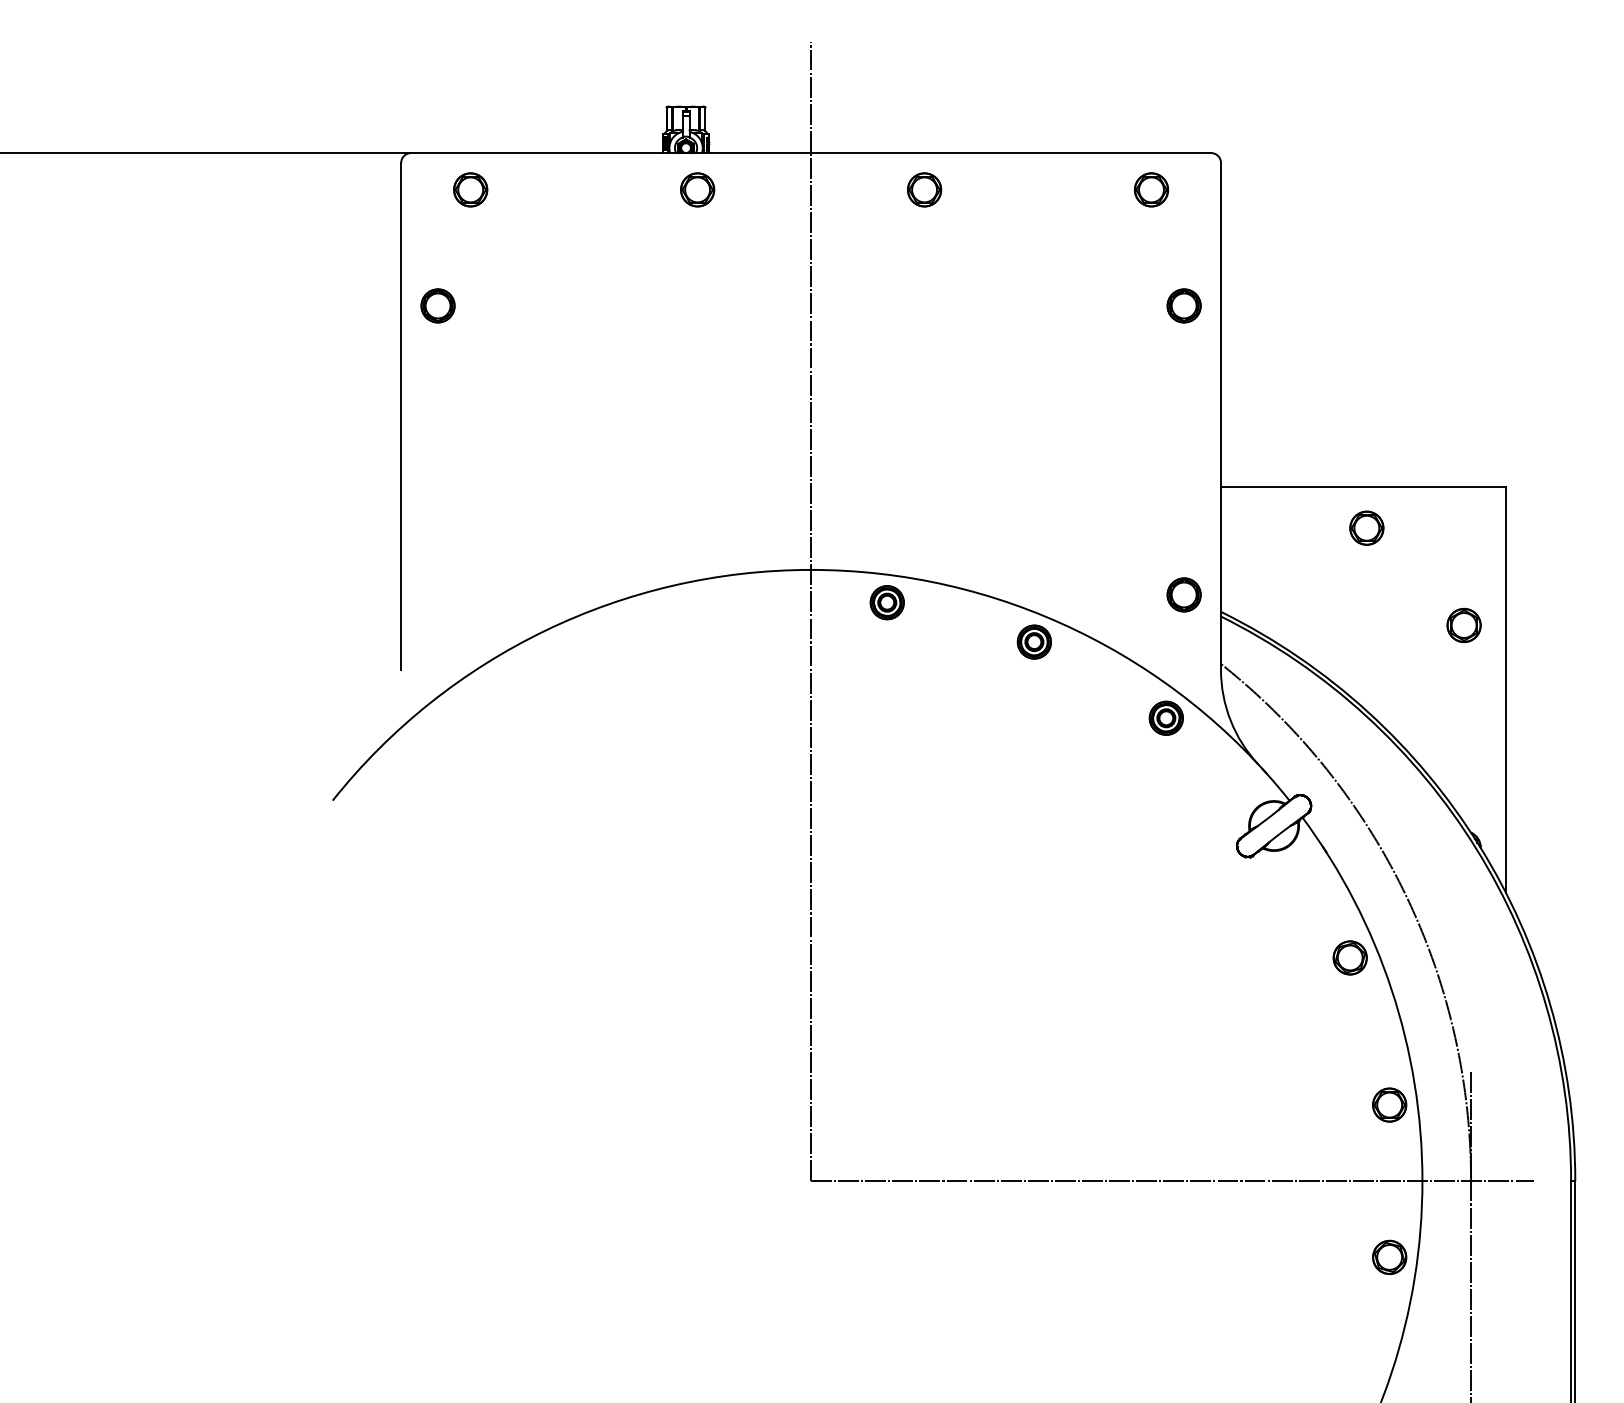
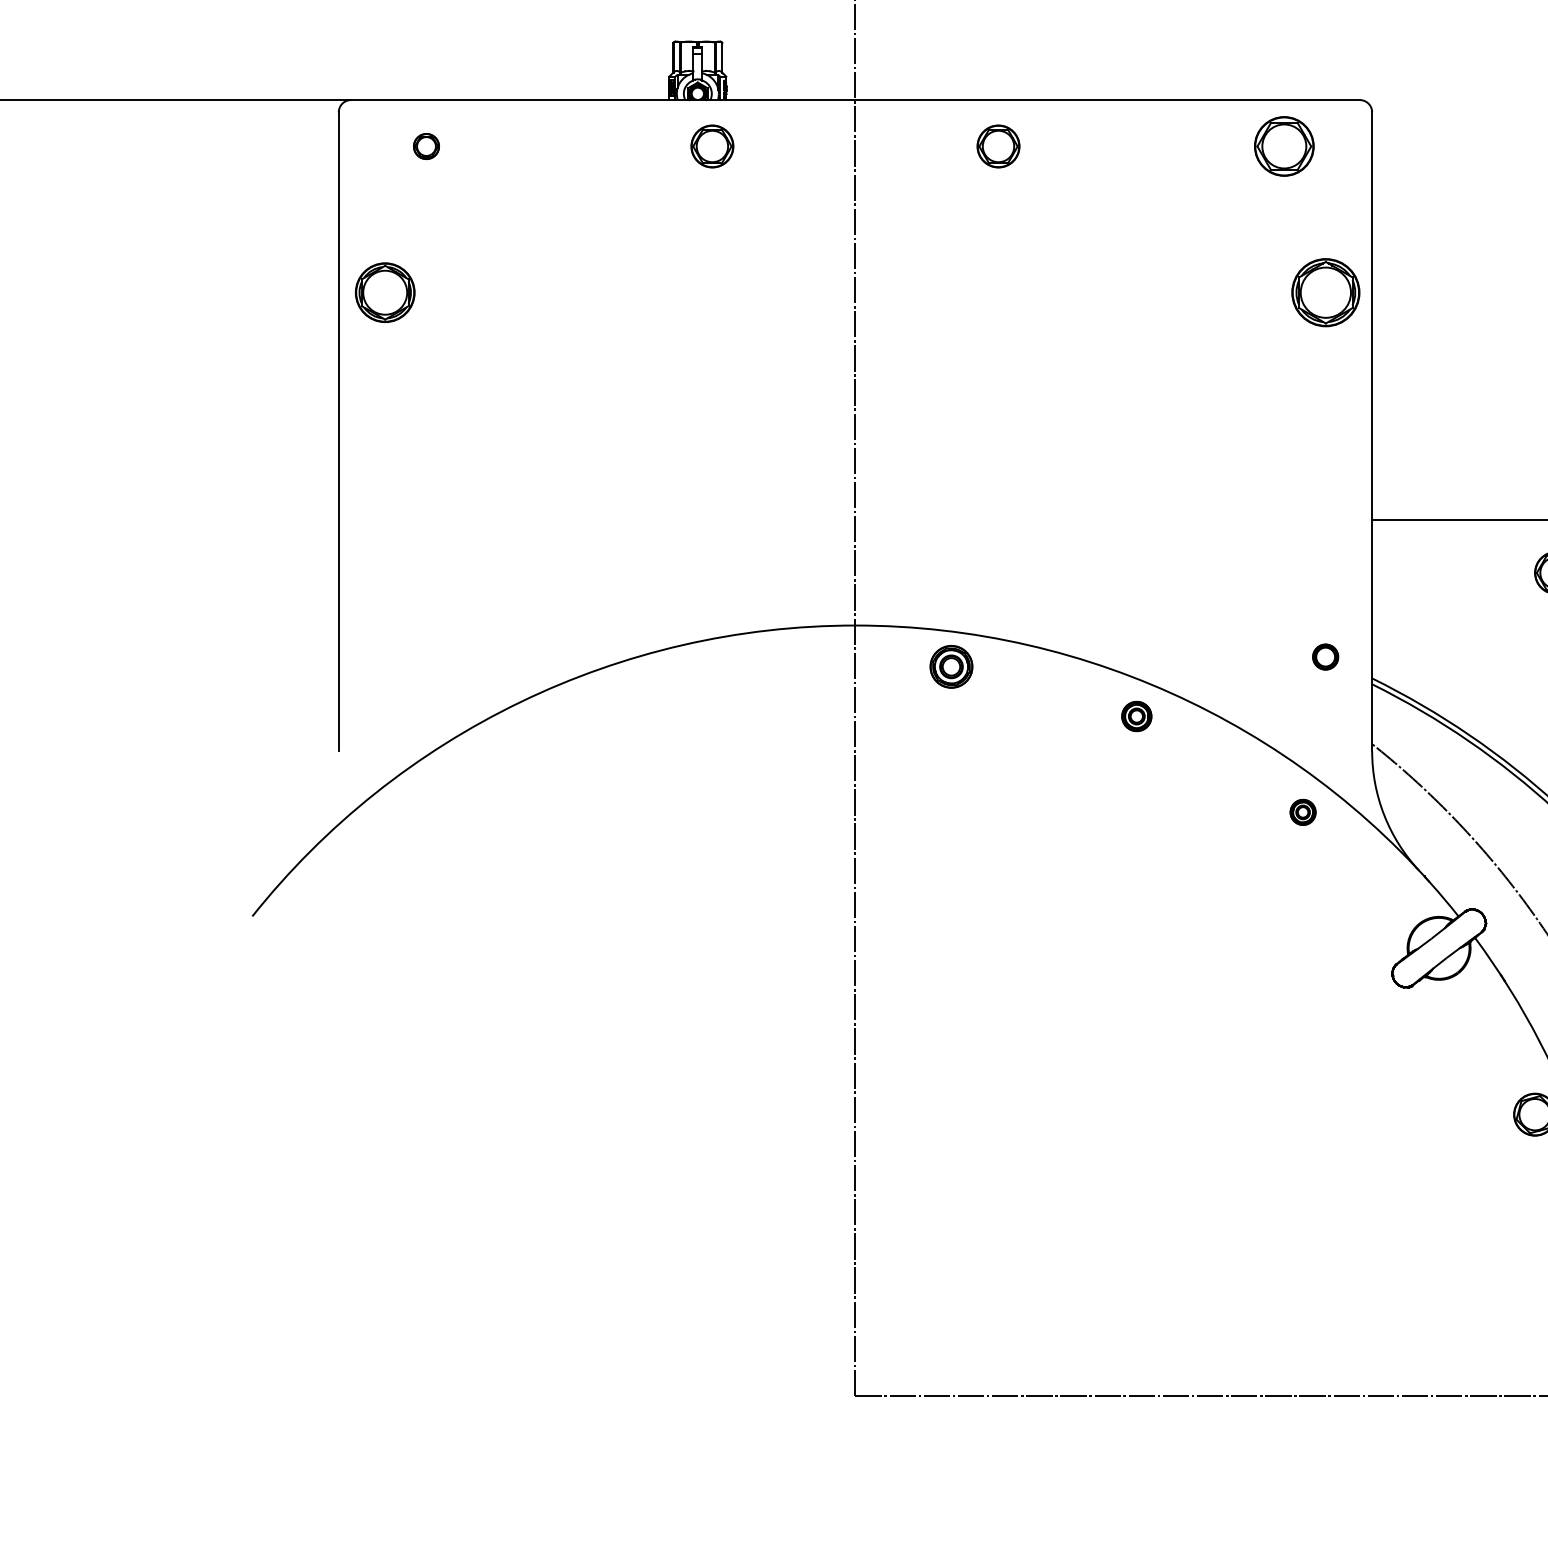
part: (470, 189) -> (426, 145), size x0.6
part: (1151, 189) -> (1284, 145), size x1.4
part: (437, 305) -> (384, 292), size x1.4
part: (1183, 305) -> (1324, 292), size x1.6
part: (1183, 594) -> (1324, 656), size x0.6
part: (1033, 641) -> (1135, 715), size x0.7
part: (1165, 717) -> (1302, 811), size x0.6

